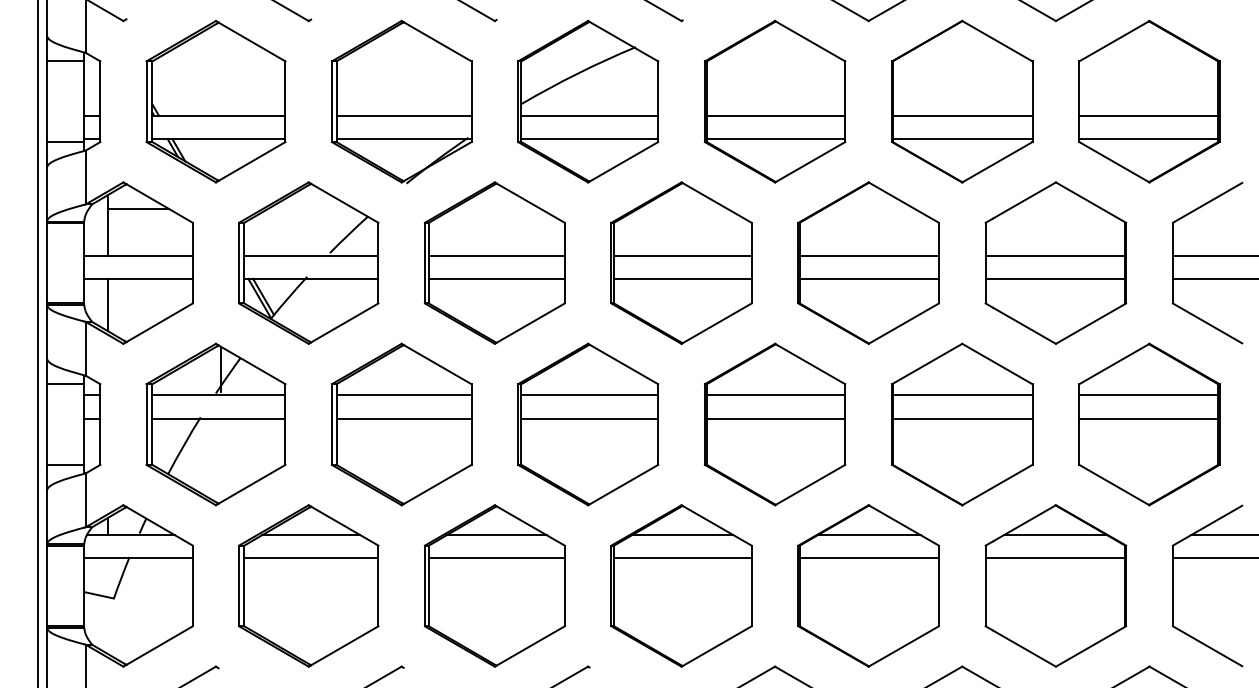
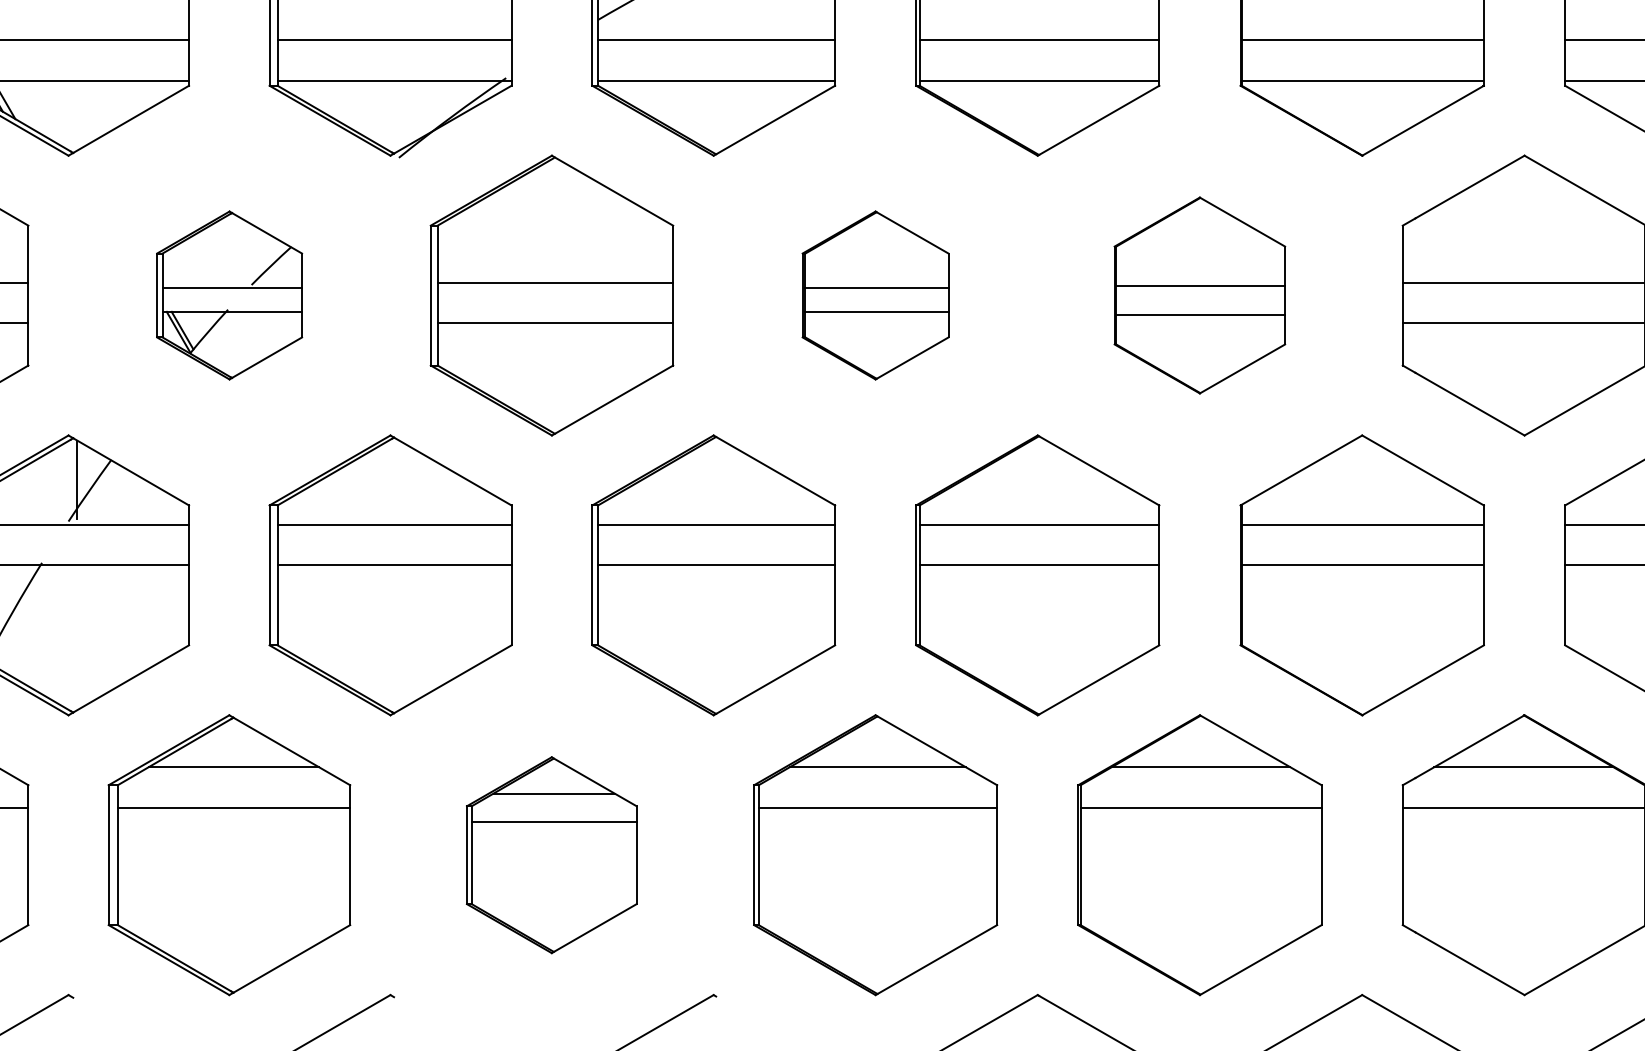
part: (308, 262) -> (228, 294), size x0.6
part: (681, 262) -> (875, 294), size x0.6
part: (868, 262) -> (1199, 294), size x0.7
part: (494, 585) -> (551, 854), size x0.7

